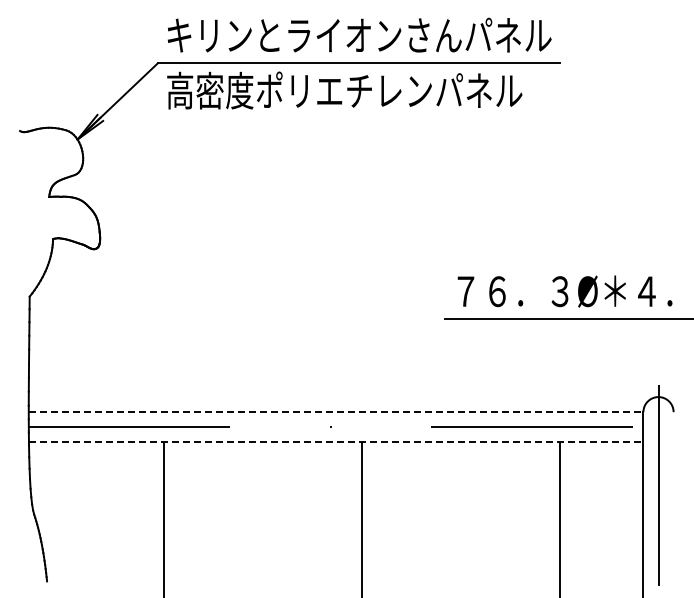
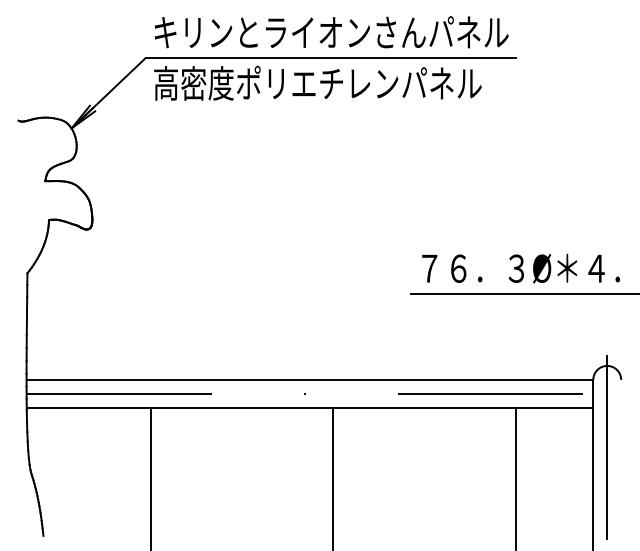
line: (336, 412) -> (310, 380), dashed -> solid
line: (336, 442) -> (310, 407), dashed -> solid

